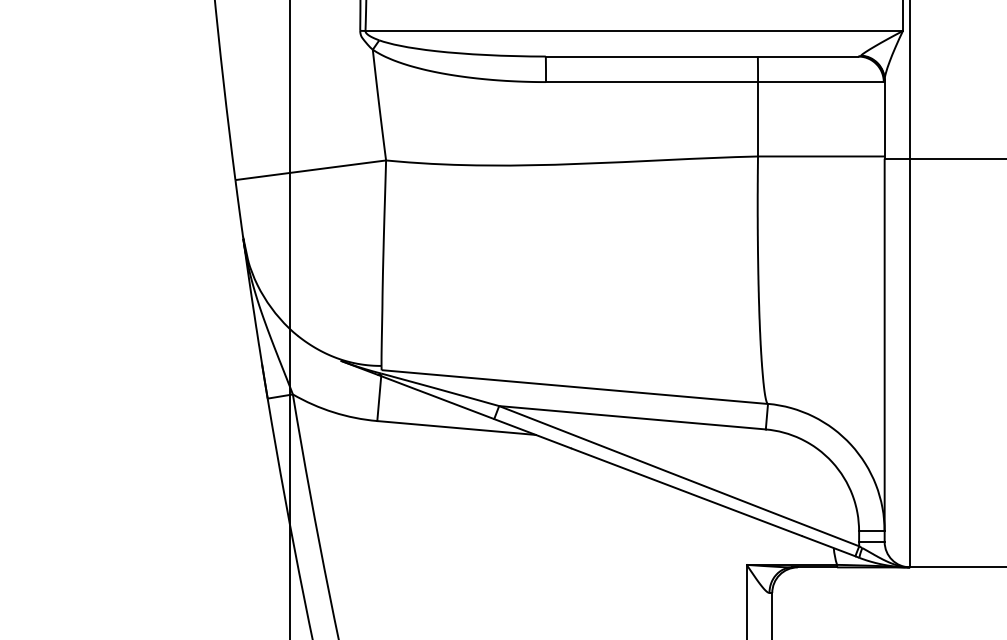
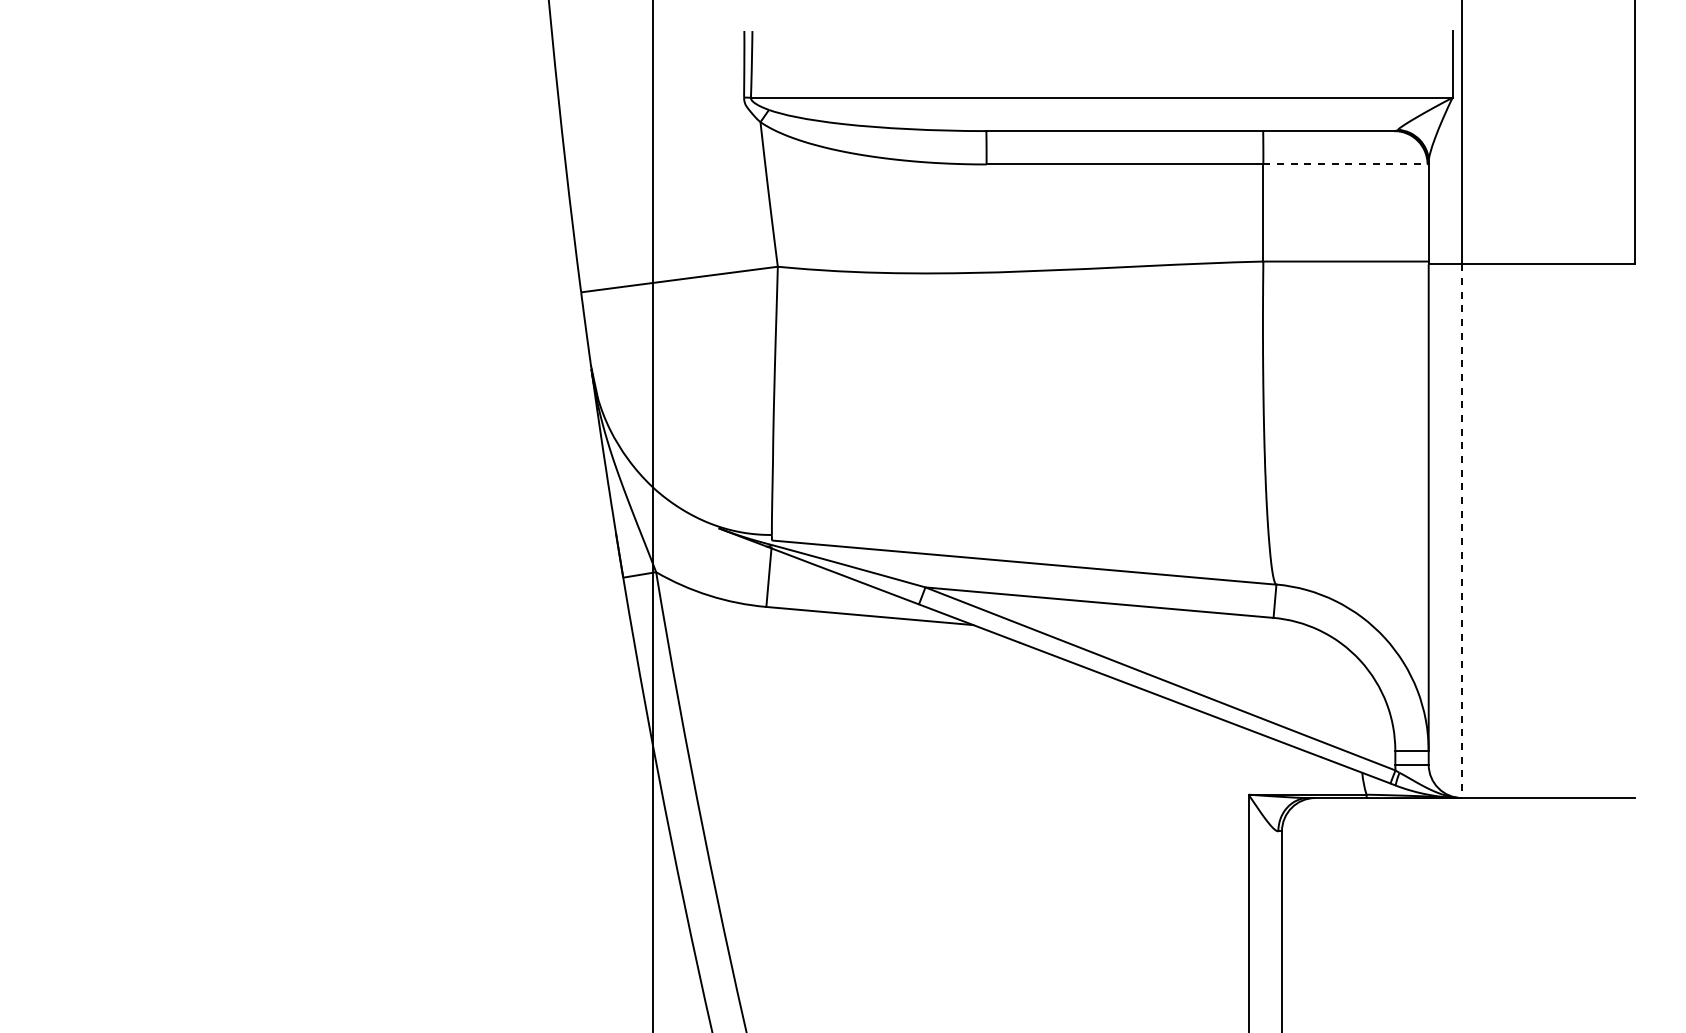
line: (820, 82) -> (1345, 164), solid -> dashed
line: (910, 363) -> (1462, 531), solid -> dashed

